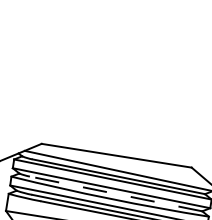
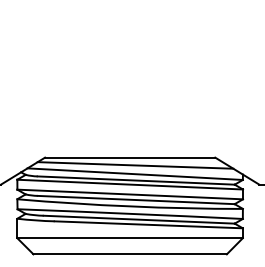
line: (120, 163) -> (135, 165), added
line: (116, 194) -> (136, 200), dashed -> solid

